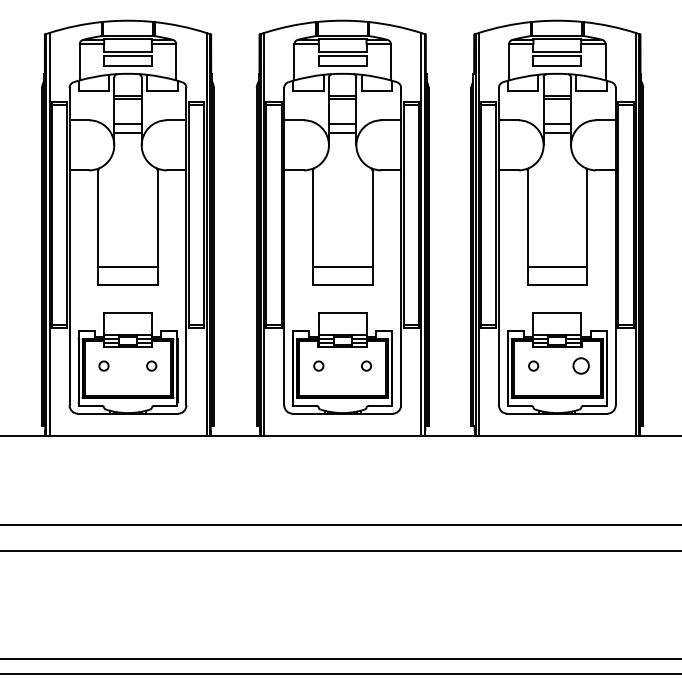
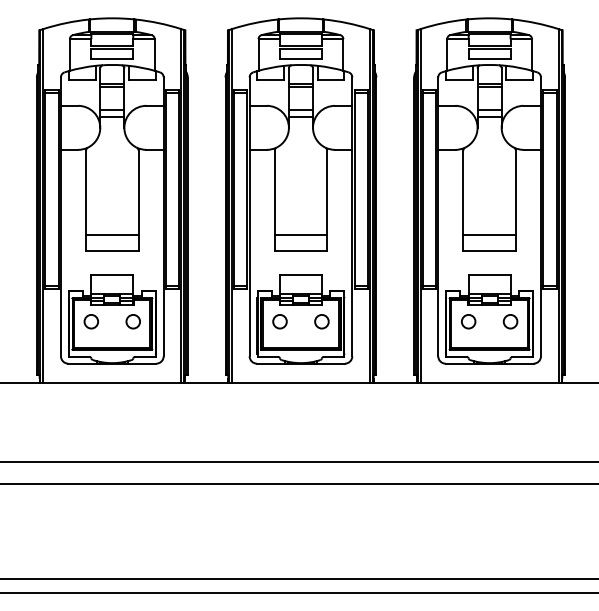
circle: (103, 365) -> (90, 321), size x1.67
circle: (150, 365) -> (132, 321), size x1.67
circle: (318, 365) -> (279, 321), size x1.67
circle: (366, 365) -> (321, 321), size x1.67
circle: (533, 365) -> (468, 321), size x1.67

